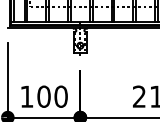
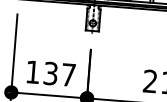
text: (52, 96) -> (59, 74), 100 -> 137

